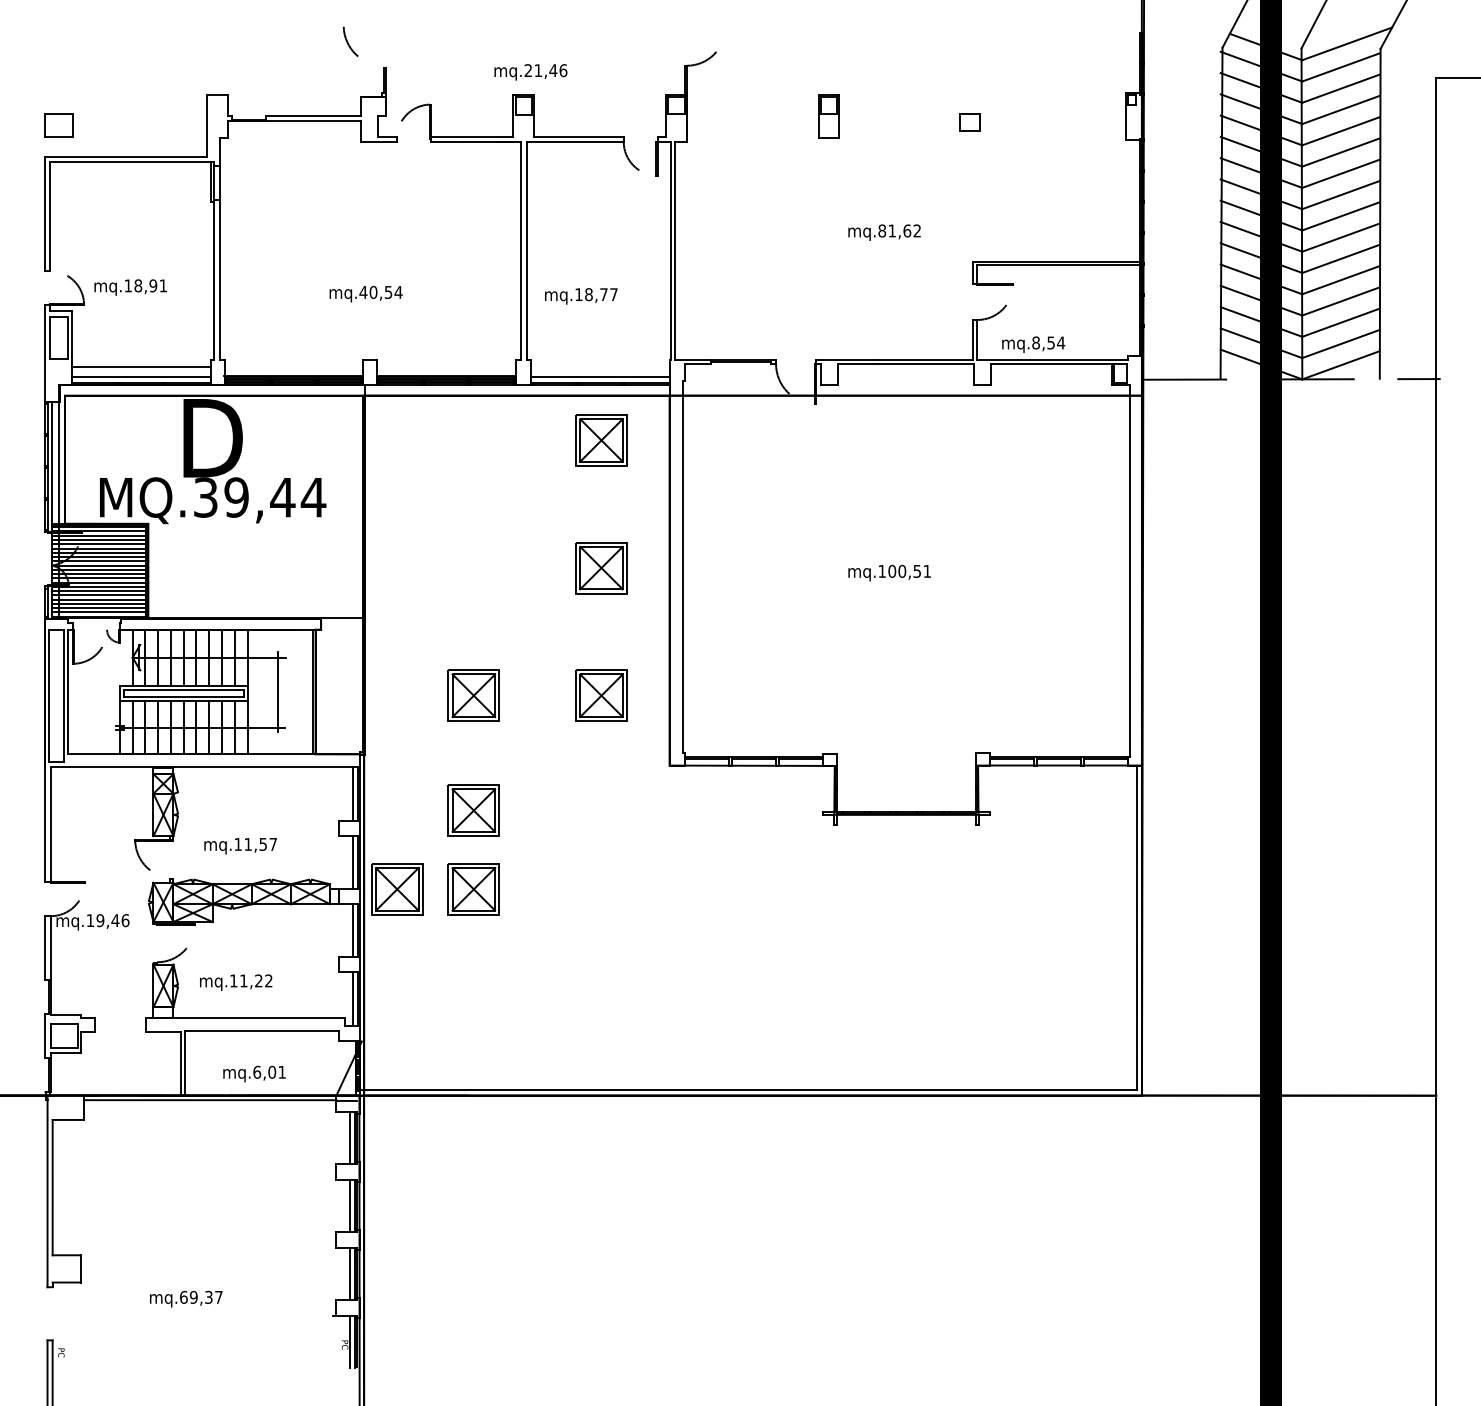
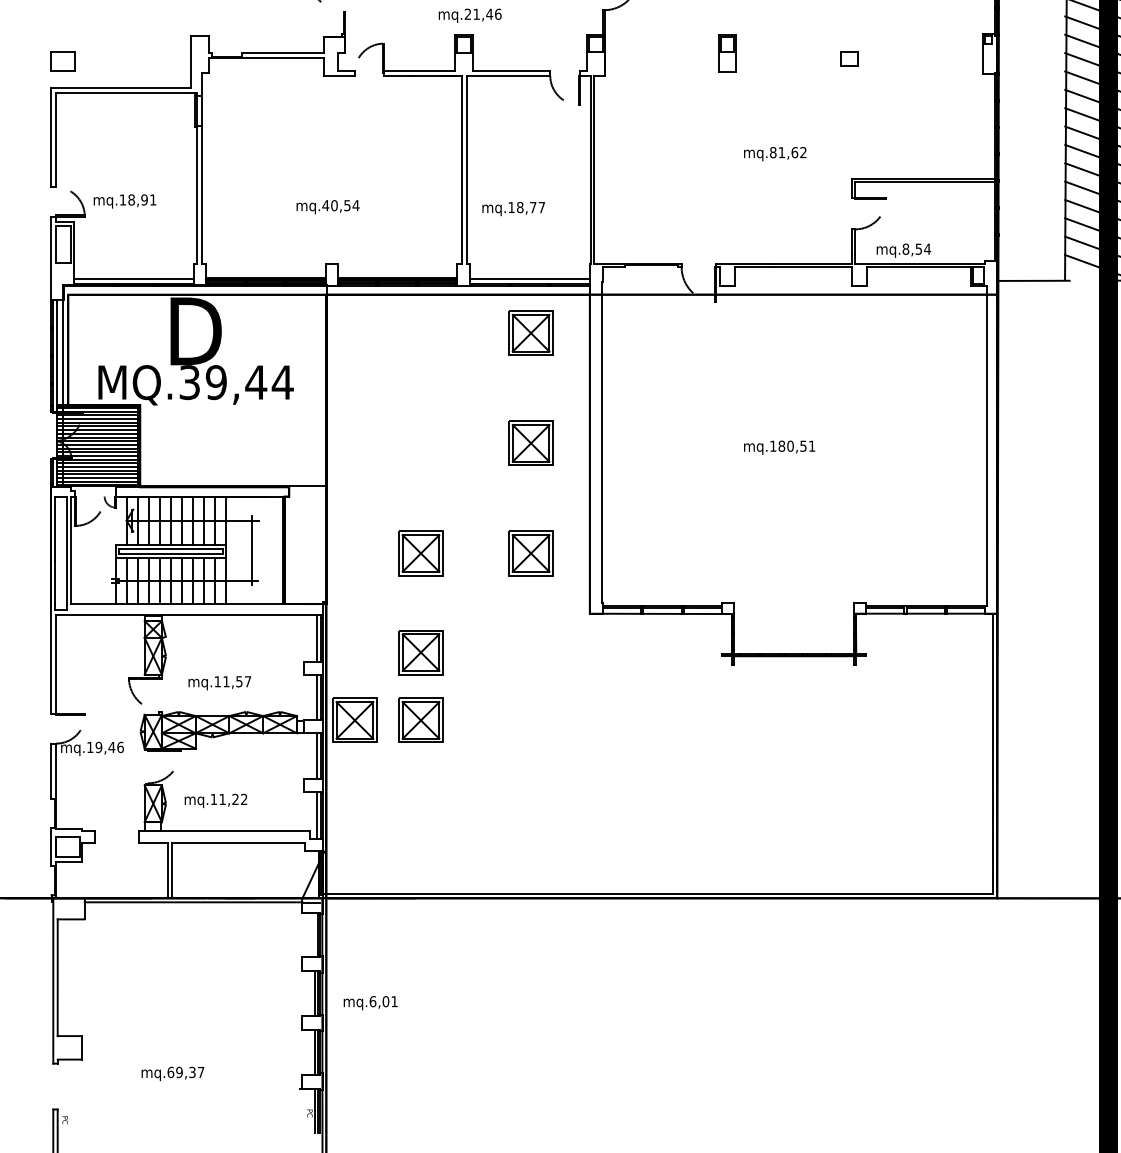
line: (140, 367) -> (133, 270), removed
text: (892, 571) -> (782, 446), mq.100,51 -> mq.180,51
text: (254, 1073) -> (370, 1002), moved
line: (350, 1137) -> (314, 934), removed

